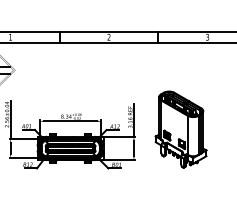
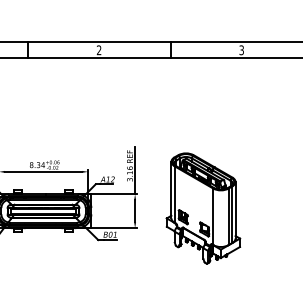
part: (180, 129) -> (202, 208), moved

